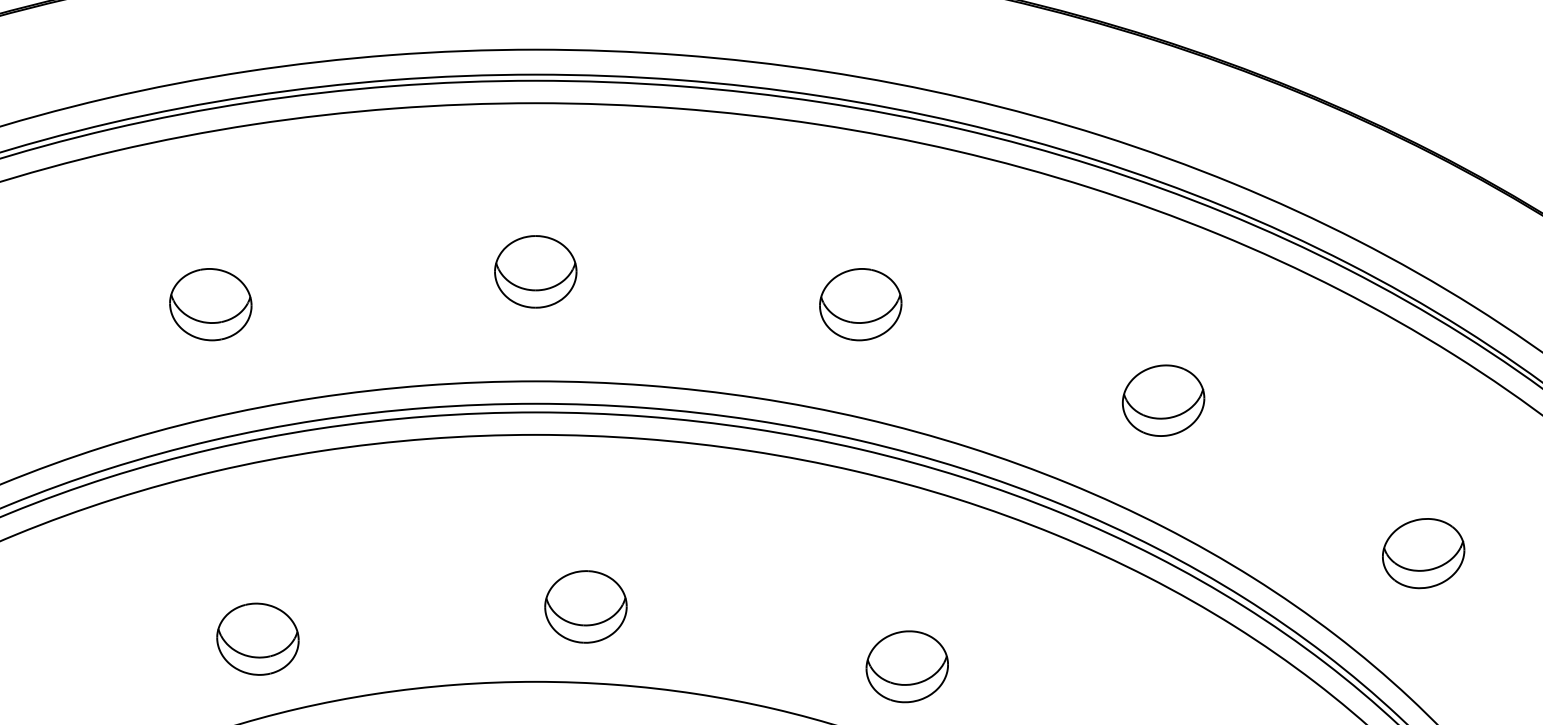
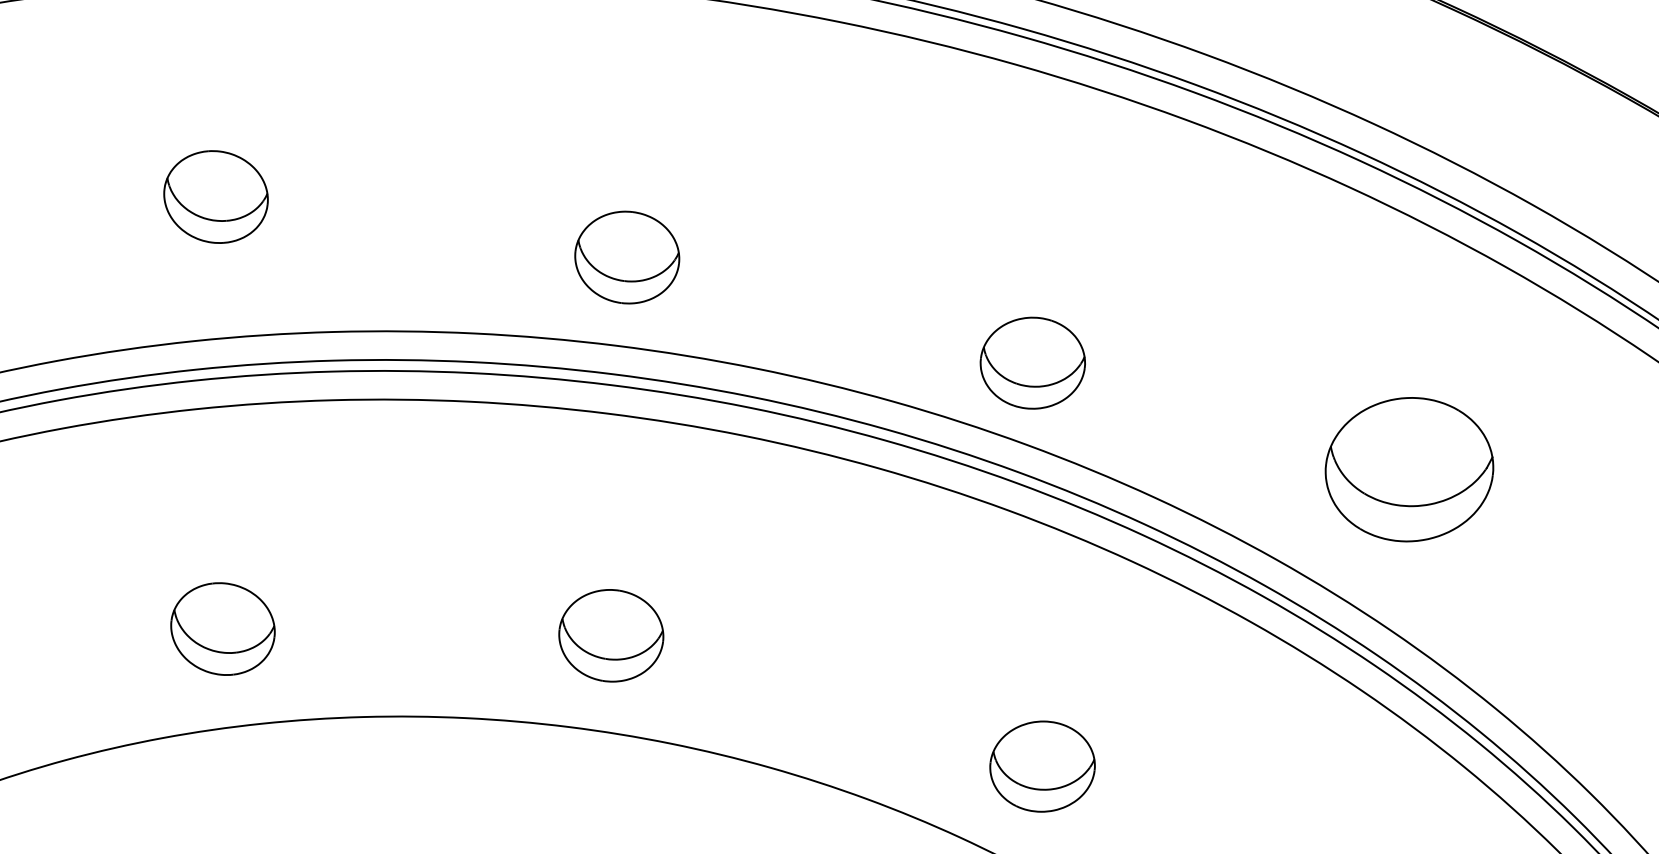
part: (535, 271) -> (626, 257), moved
part: (860, 304) -> (1032, 362), moved
part: (1163, 400) -> (1409, 469), size x1.6
part: (585, 606) -> (610, 635), moved

